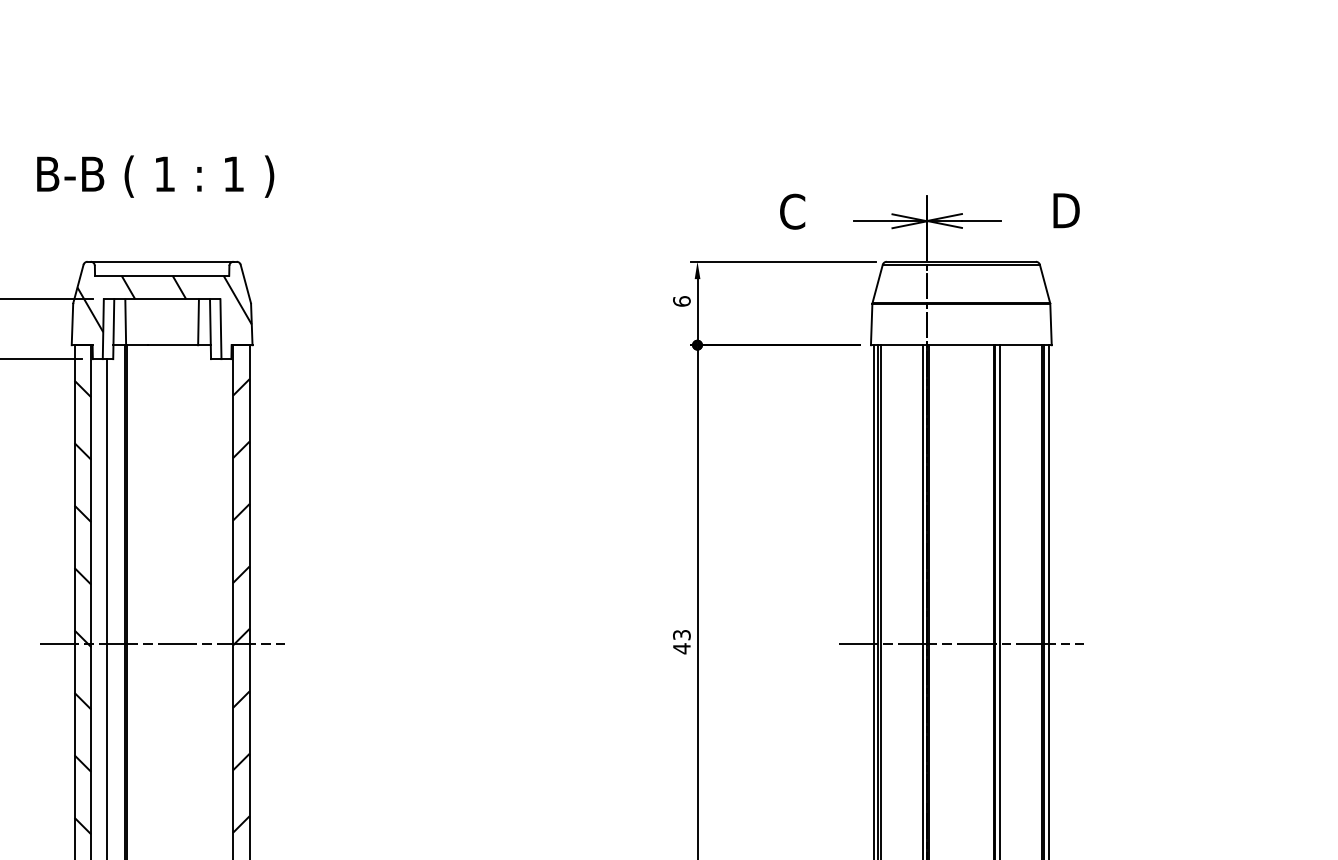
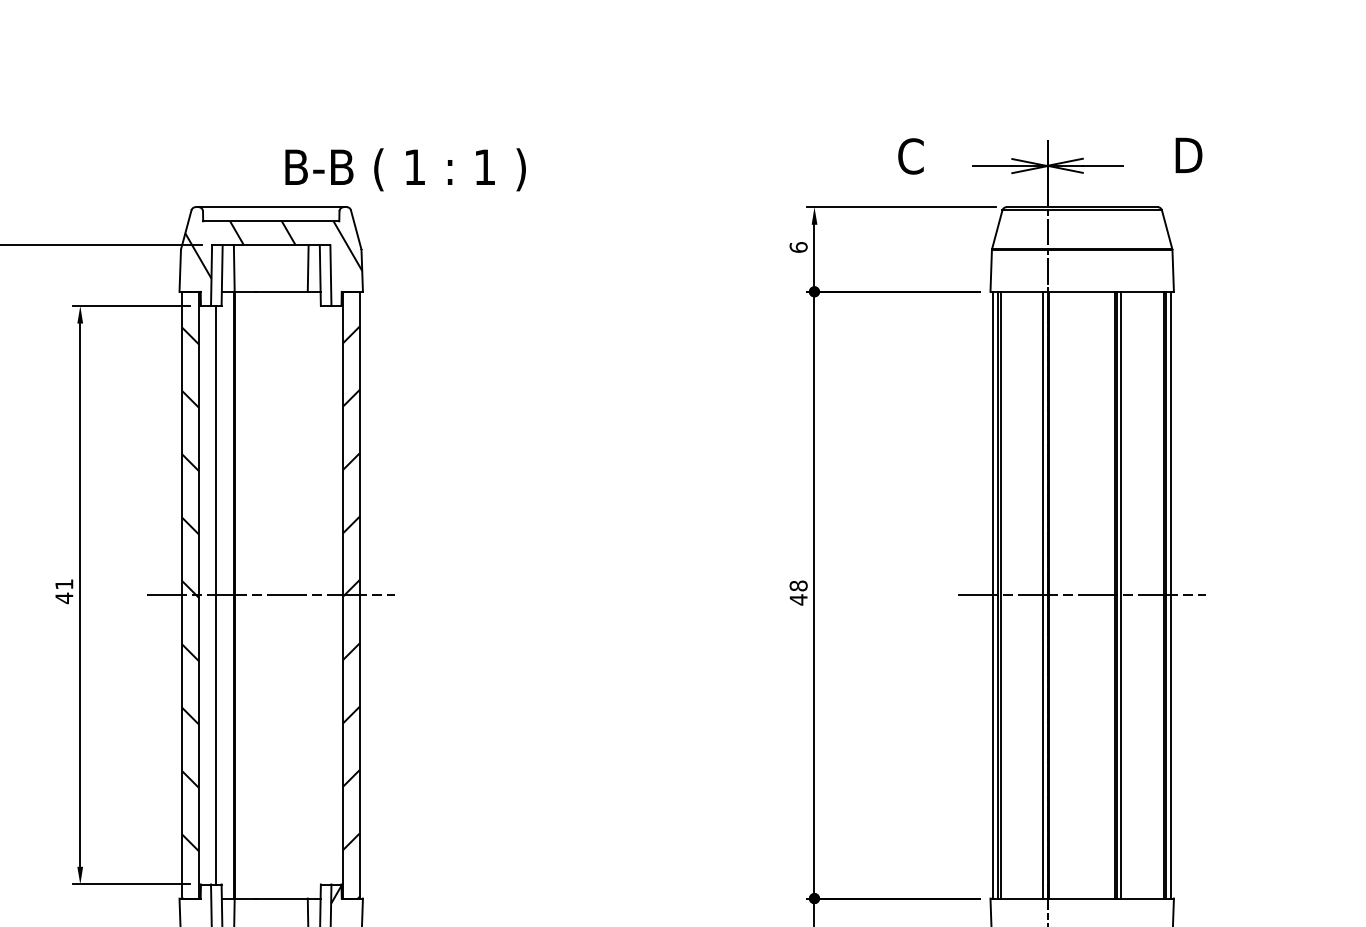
text: (155, 176) -> (405, 169), moved
text: (681, 634) -> (798, 585), 43 -> 48

